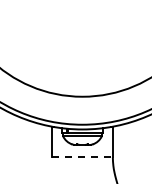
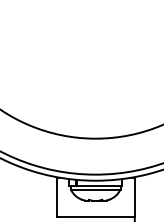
line: (82, 157) -> (95, 216), dashed -> solid

